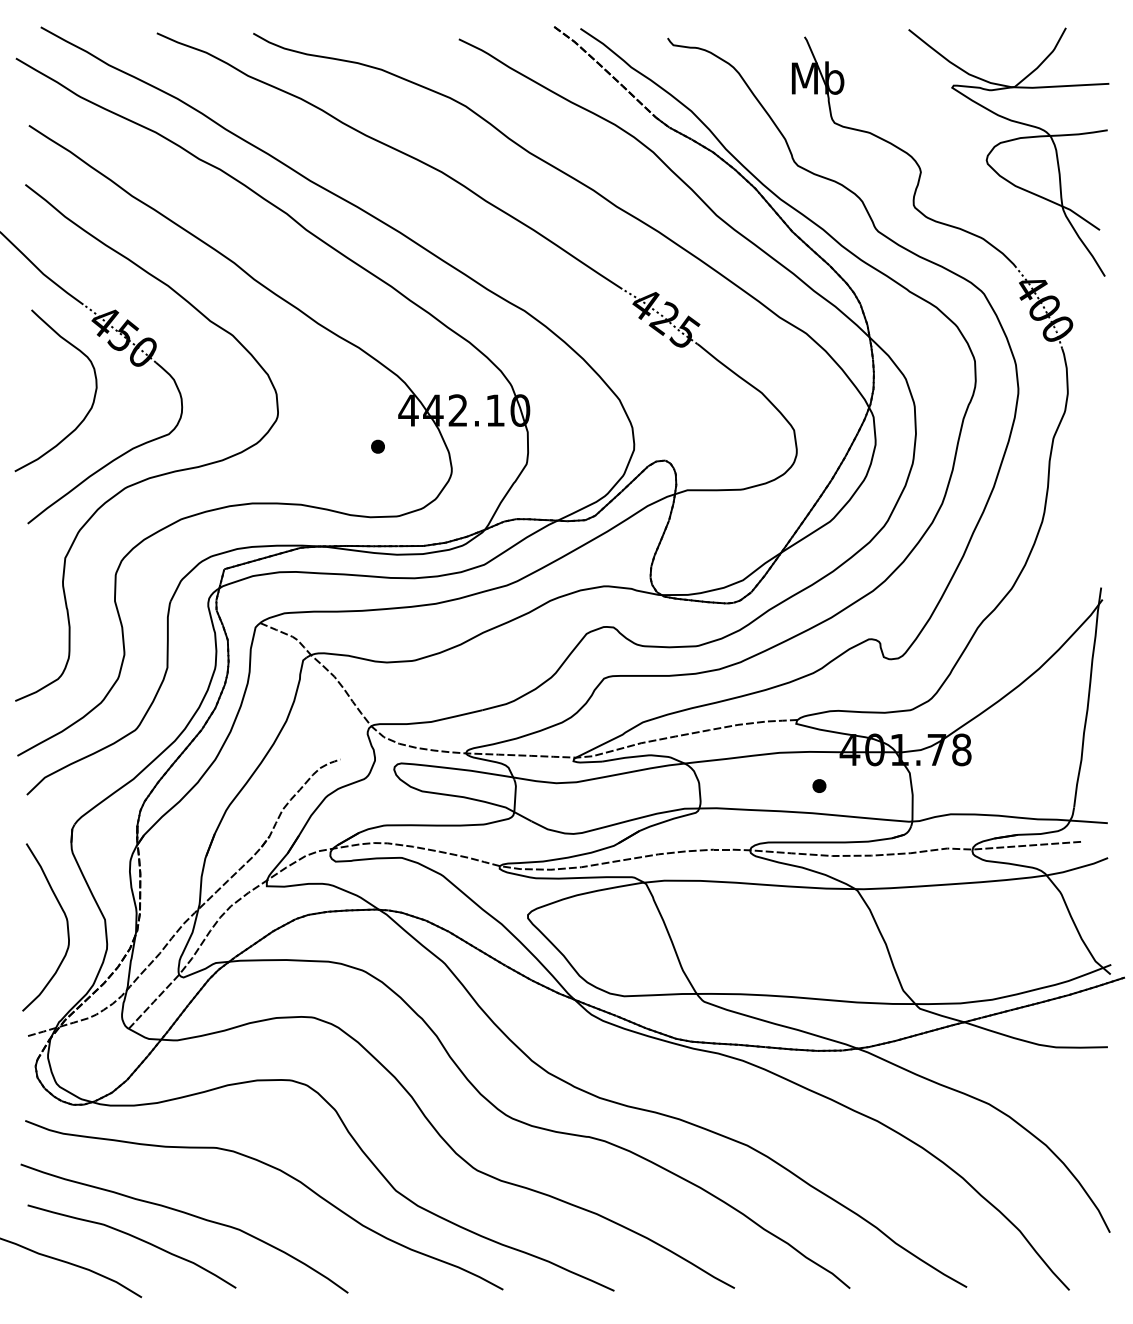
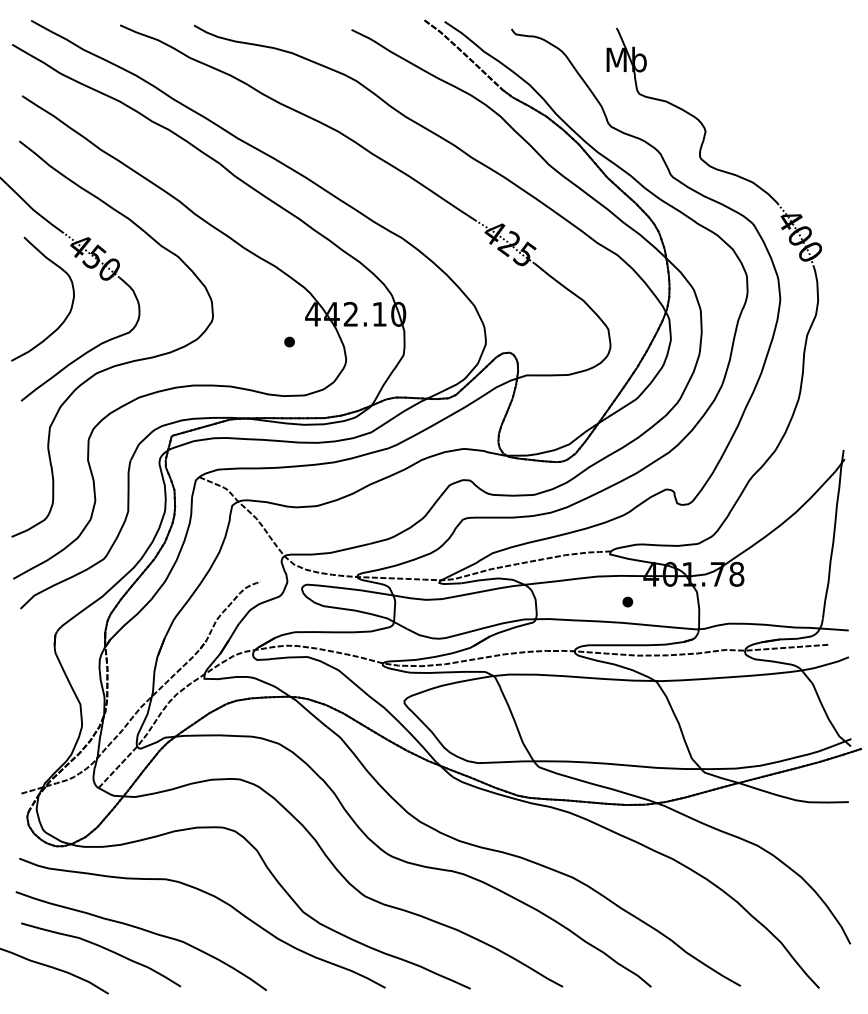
part: (1008, 151) -> (772, 115), removed
curve: (66, 925) -> (50, 708), removed

